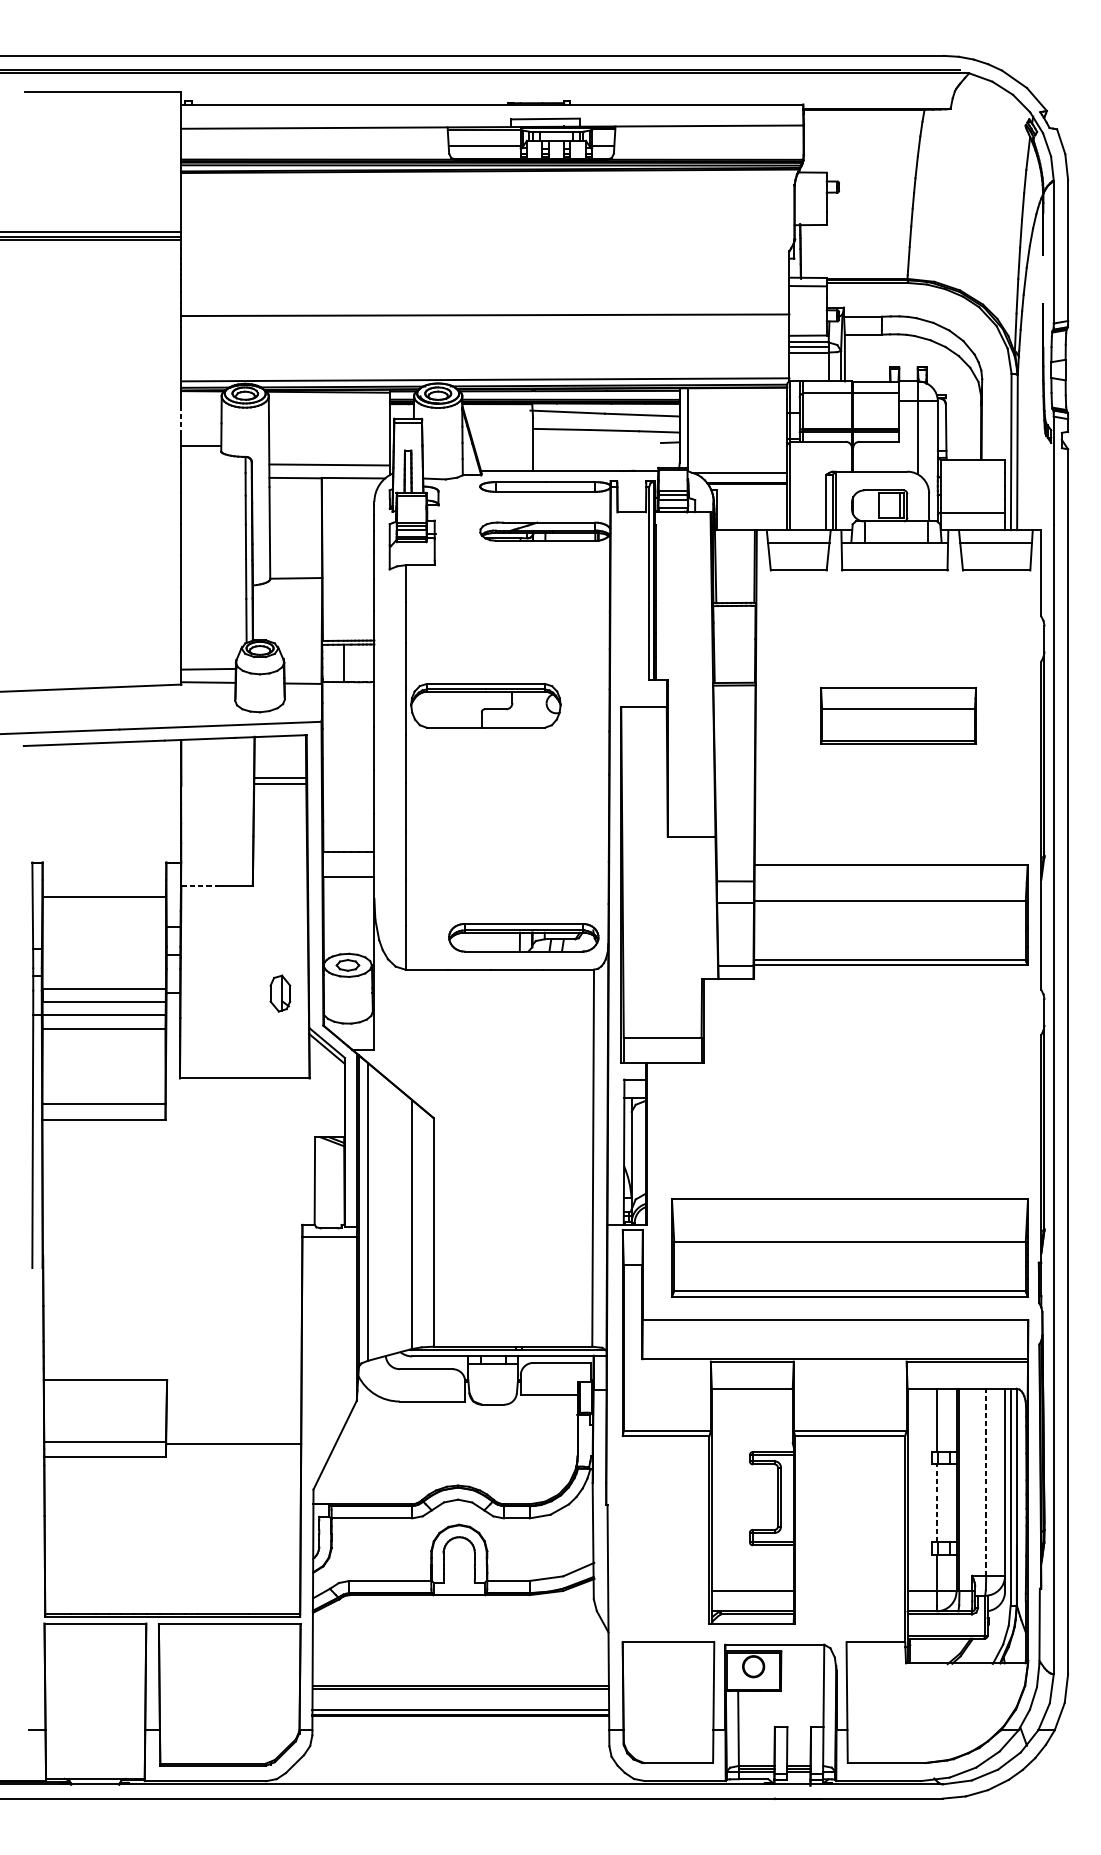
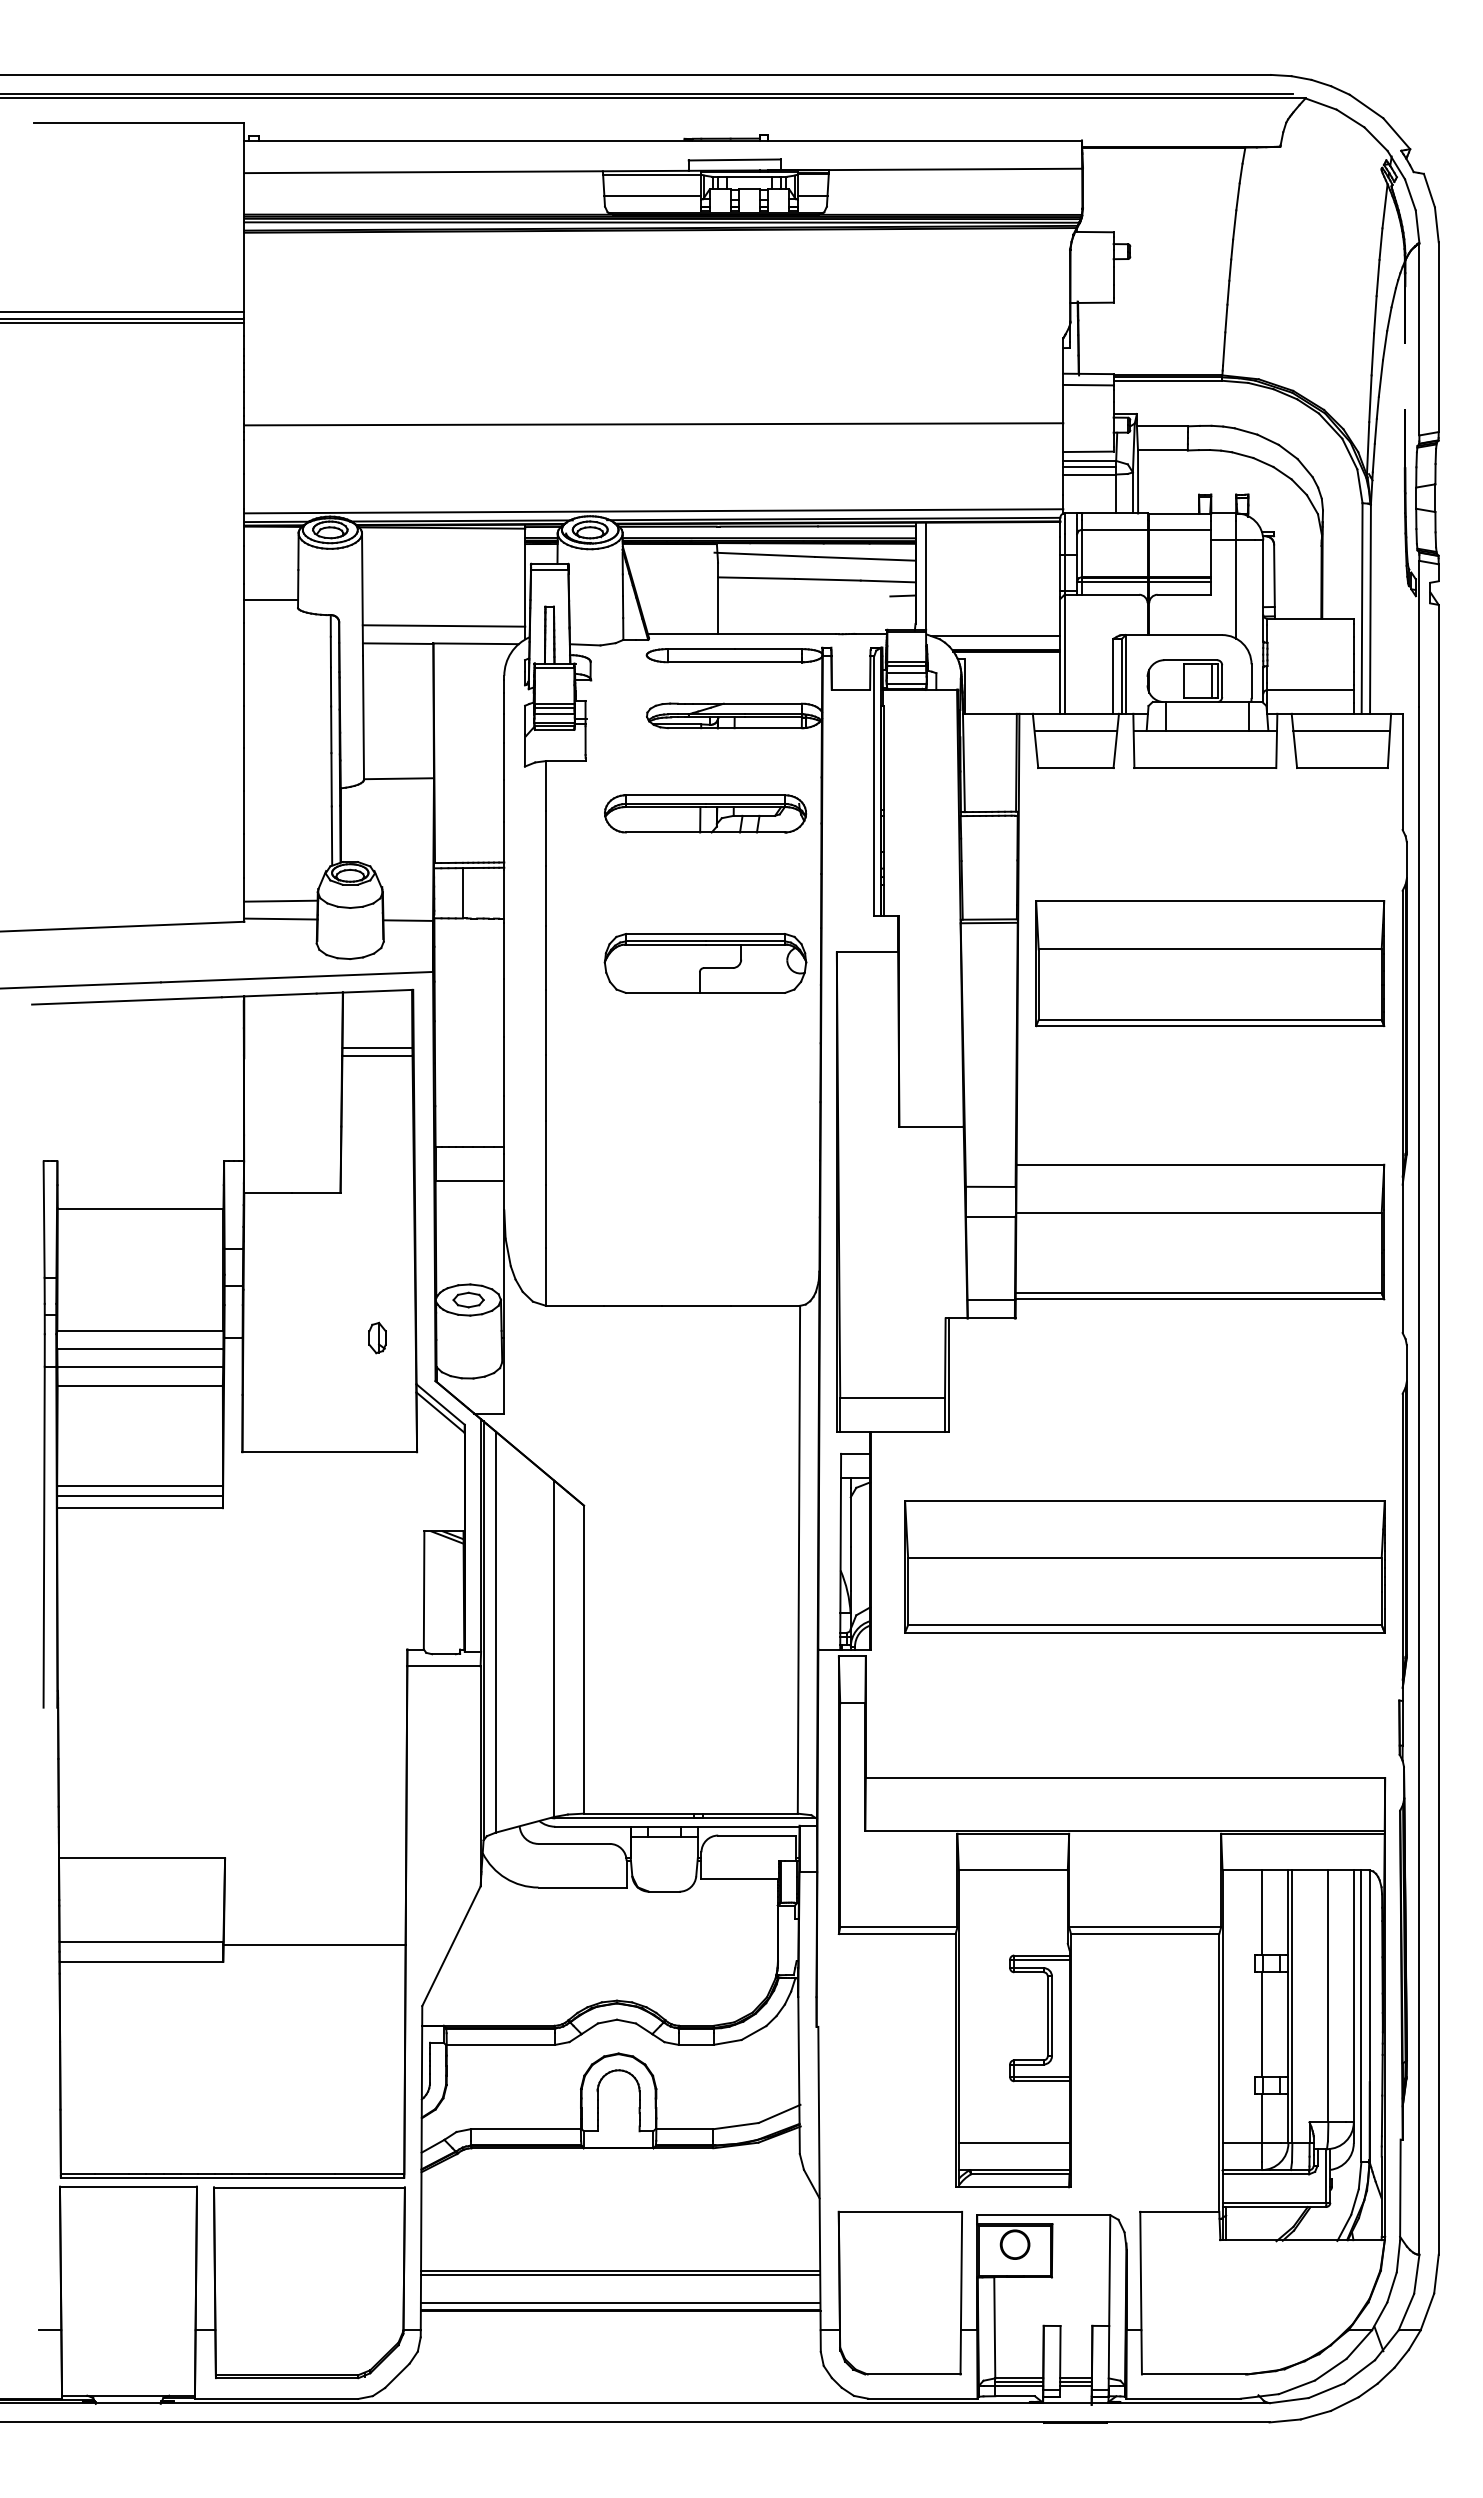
line: (181, 420) -> (244, 565), dashed -> solid
part: (485, 705) -> (705, 963), moved
part: (898, 715) -> (1210, 963), size x1.67
line: (199, 885) -> (268, 1192), dashed -> solid
part: (523, 937) -> (705, 813), moved
part: (280, 993) -> (377, 1337), size x0.62
line: (104, 1111) -> (140, 1496), added
part: (849, 1247) -> (1144, 1566), moved
line: (986, 1481) -> (1328, 1995), dashed -> solid
line: (936, 1503) -> (1261, 2024), dashed -> solid

